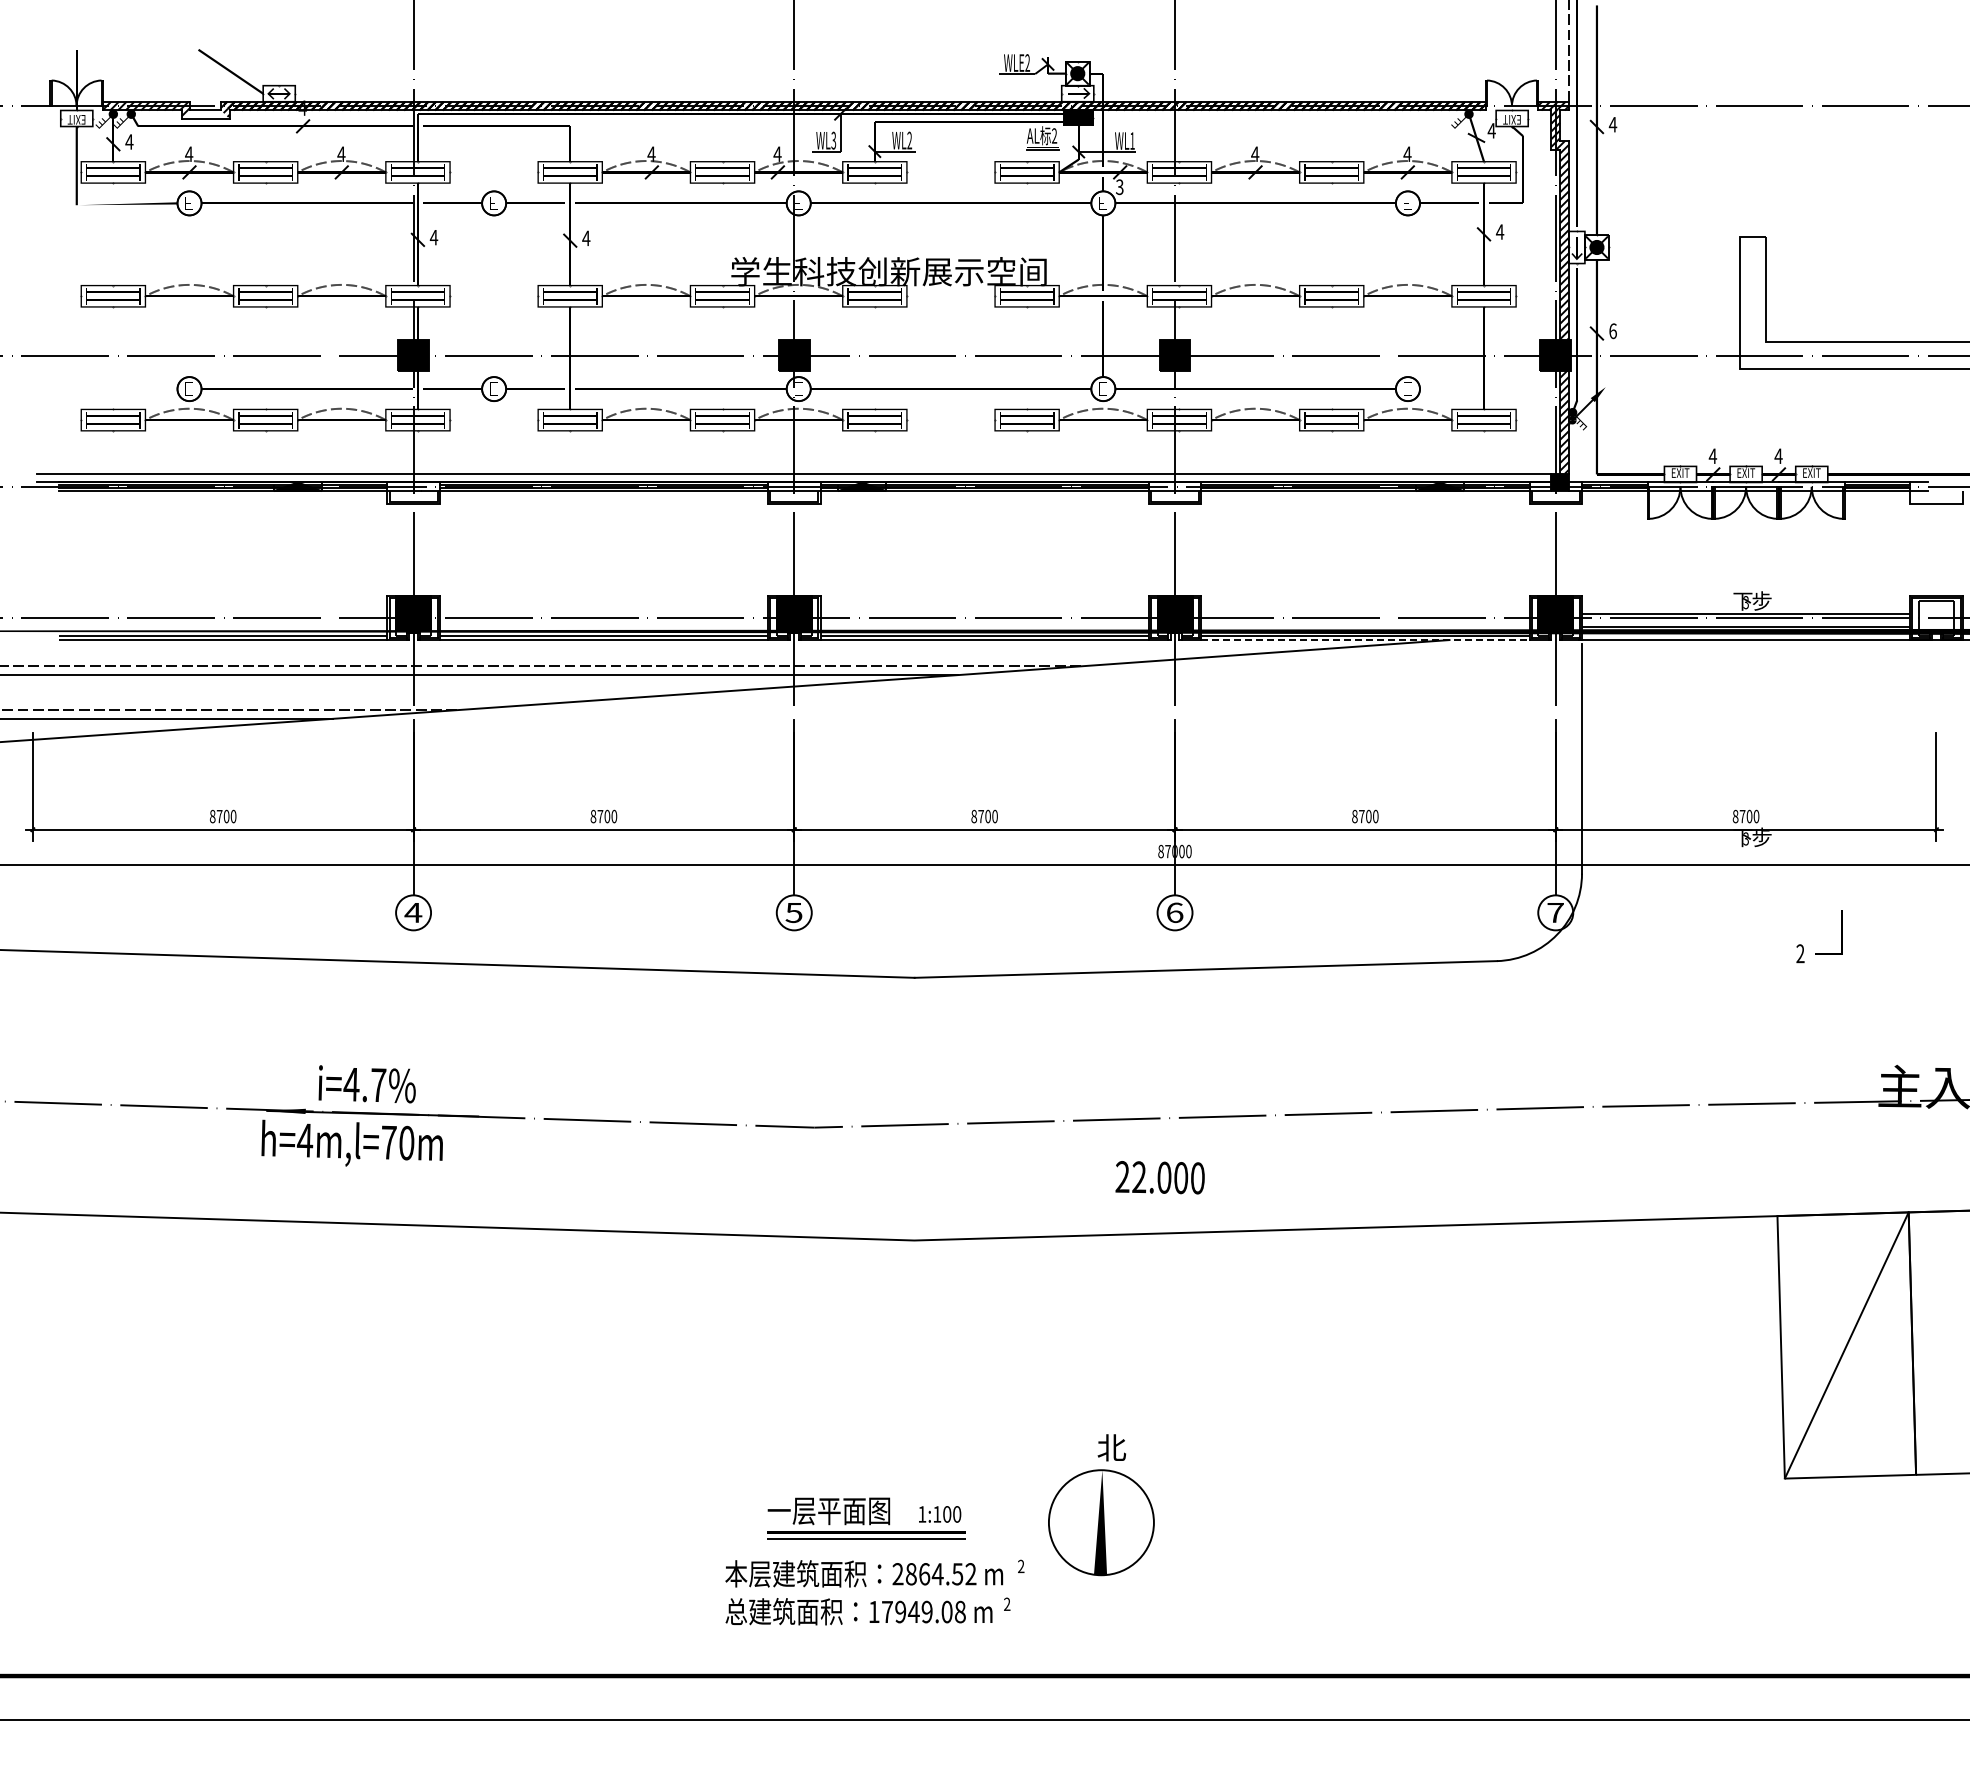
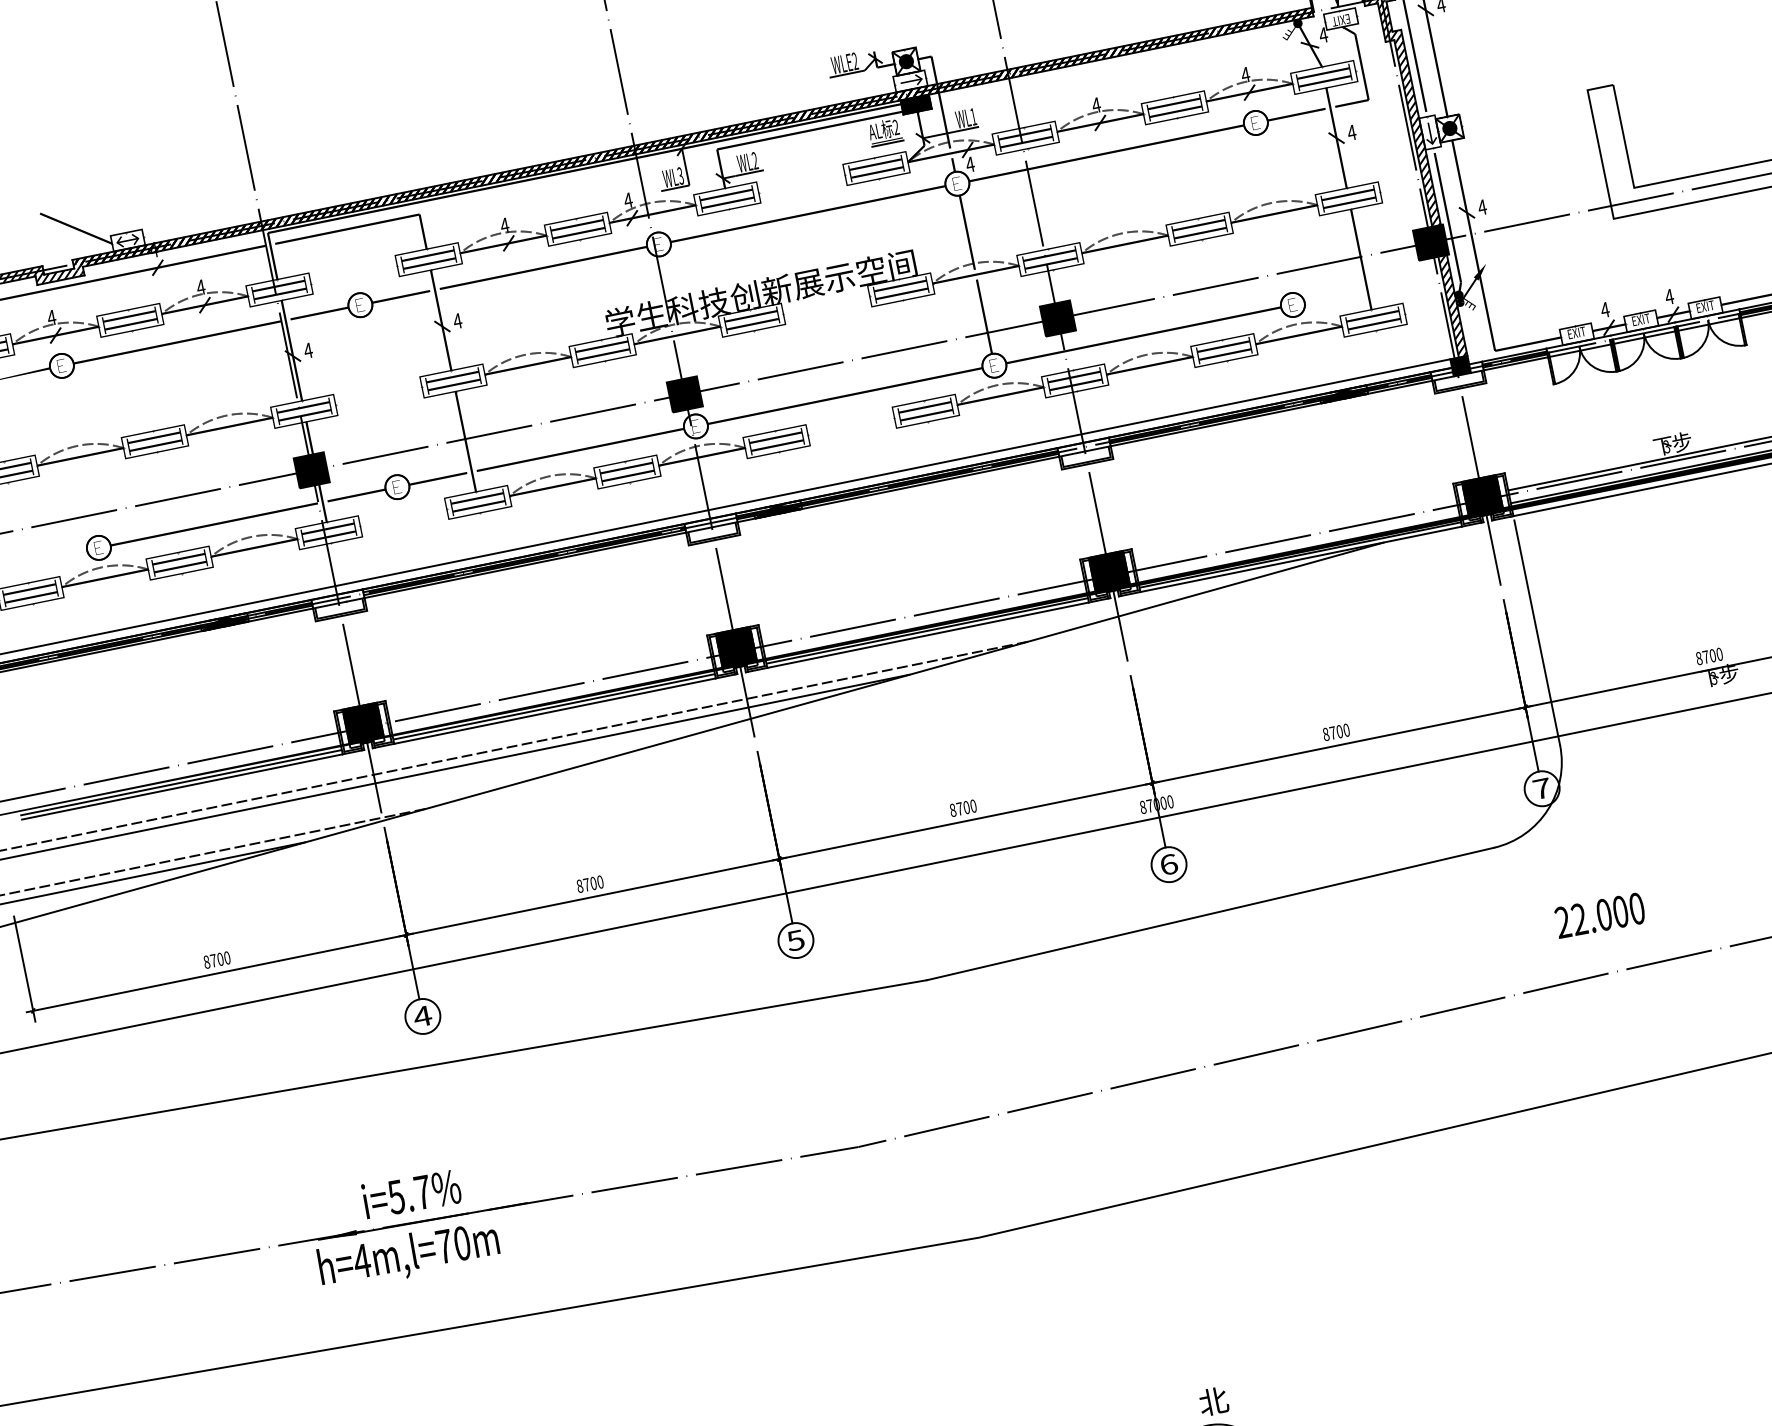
hatch: (206, 114) -> (60, 275), added
text: (1119, 187) -> (970, 164), 3 -> 4
text: (1612, 331) -> (1481, 207), 6 -> 4
line: (1365, 640) -> (1301, 559), dashed -> solid
text: (351, 1084) -> (396, 1197), i=4.7%%% -> i=5.7%%%
text: (1159, 1177) -> (1599, 915), moved

